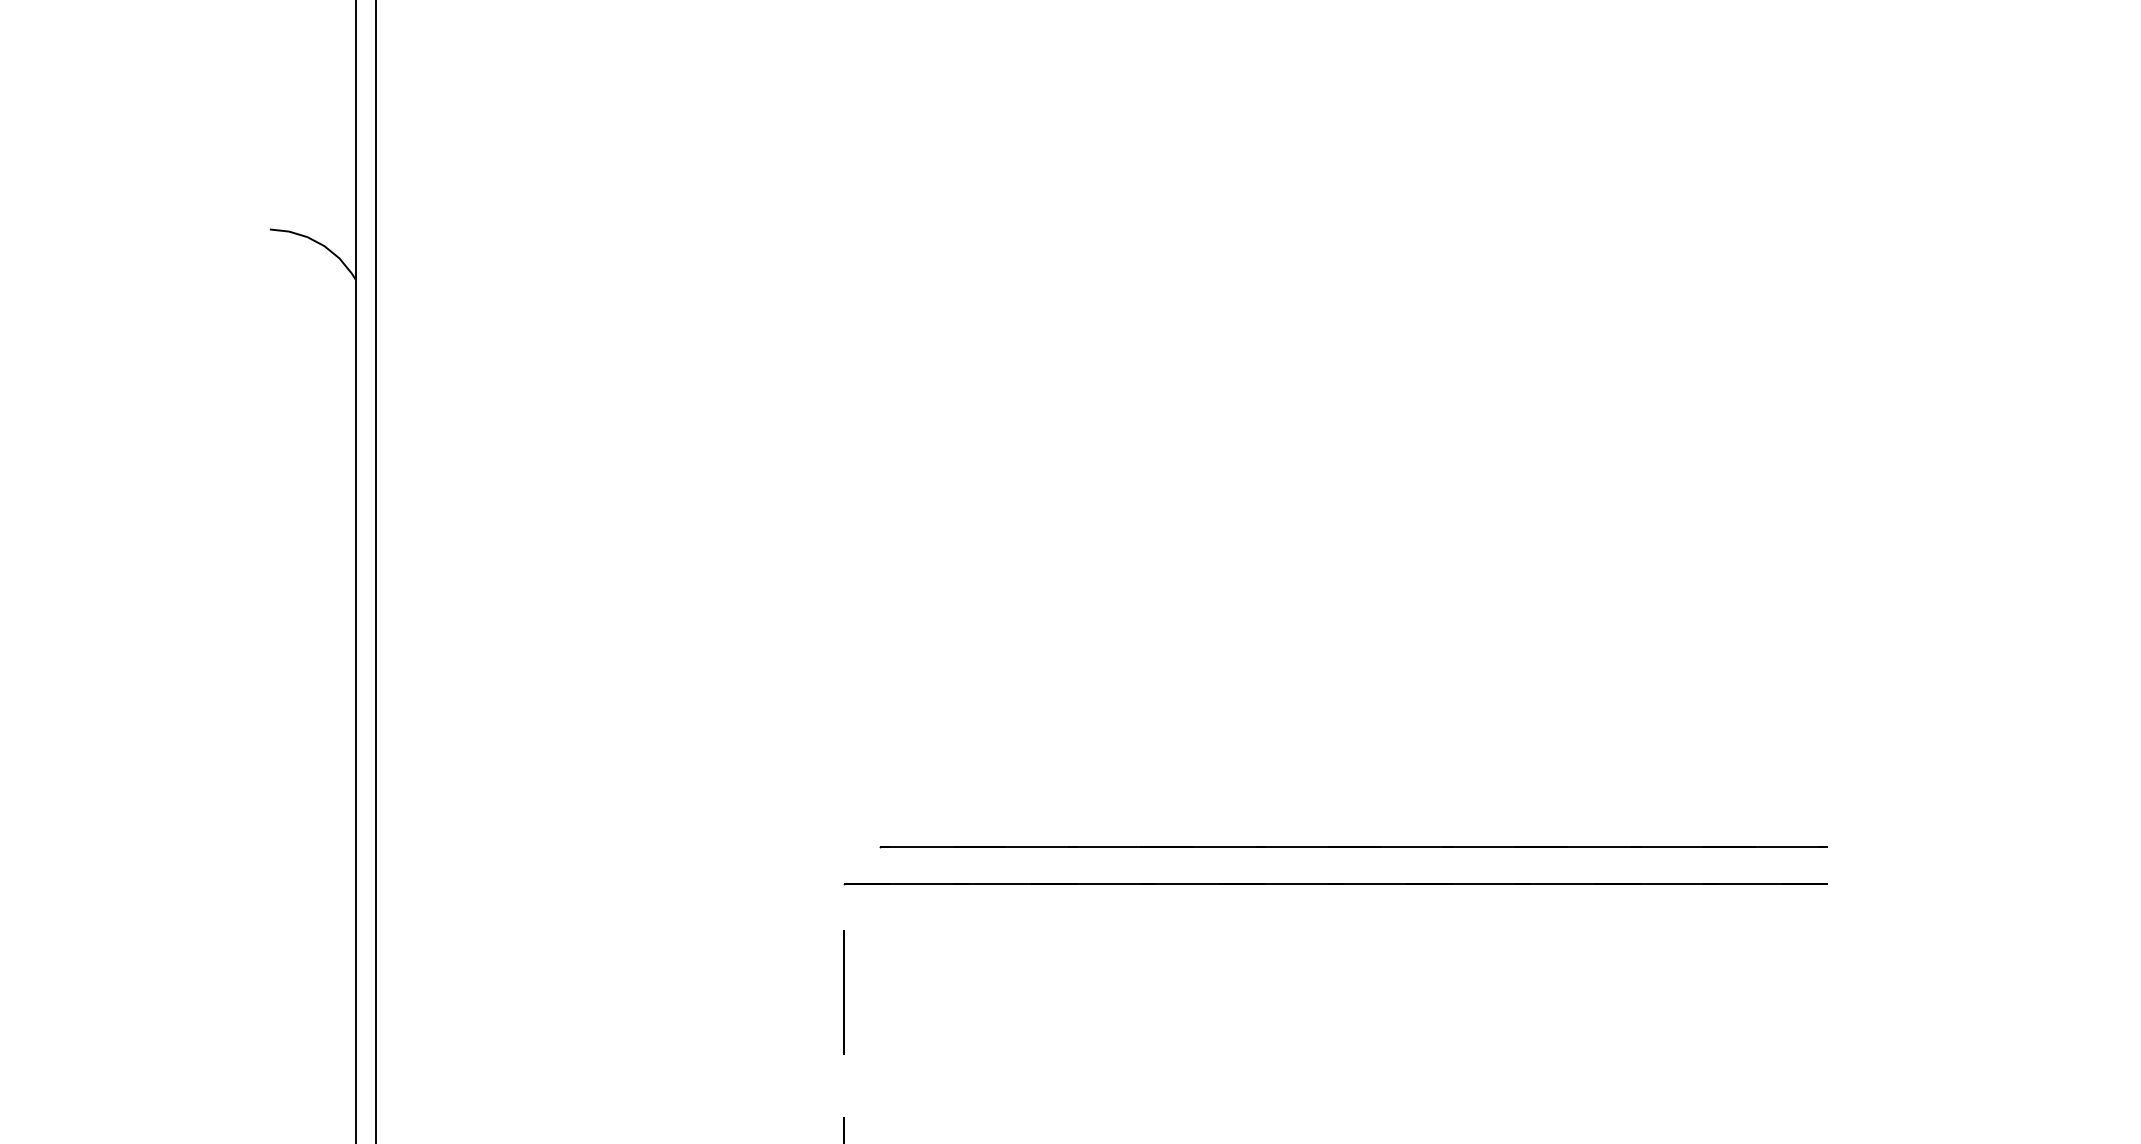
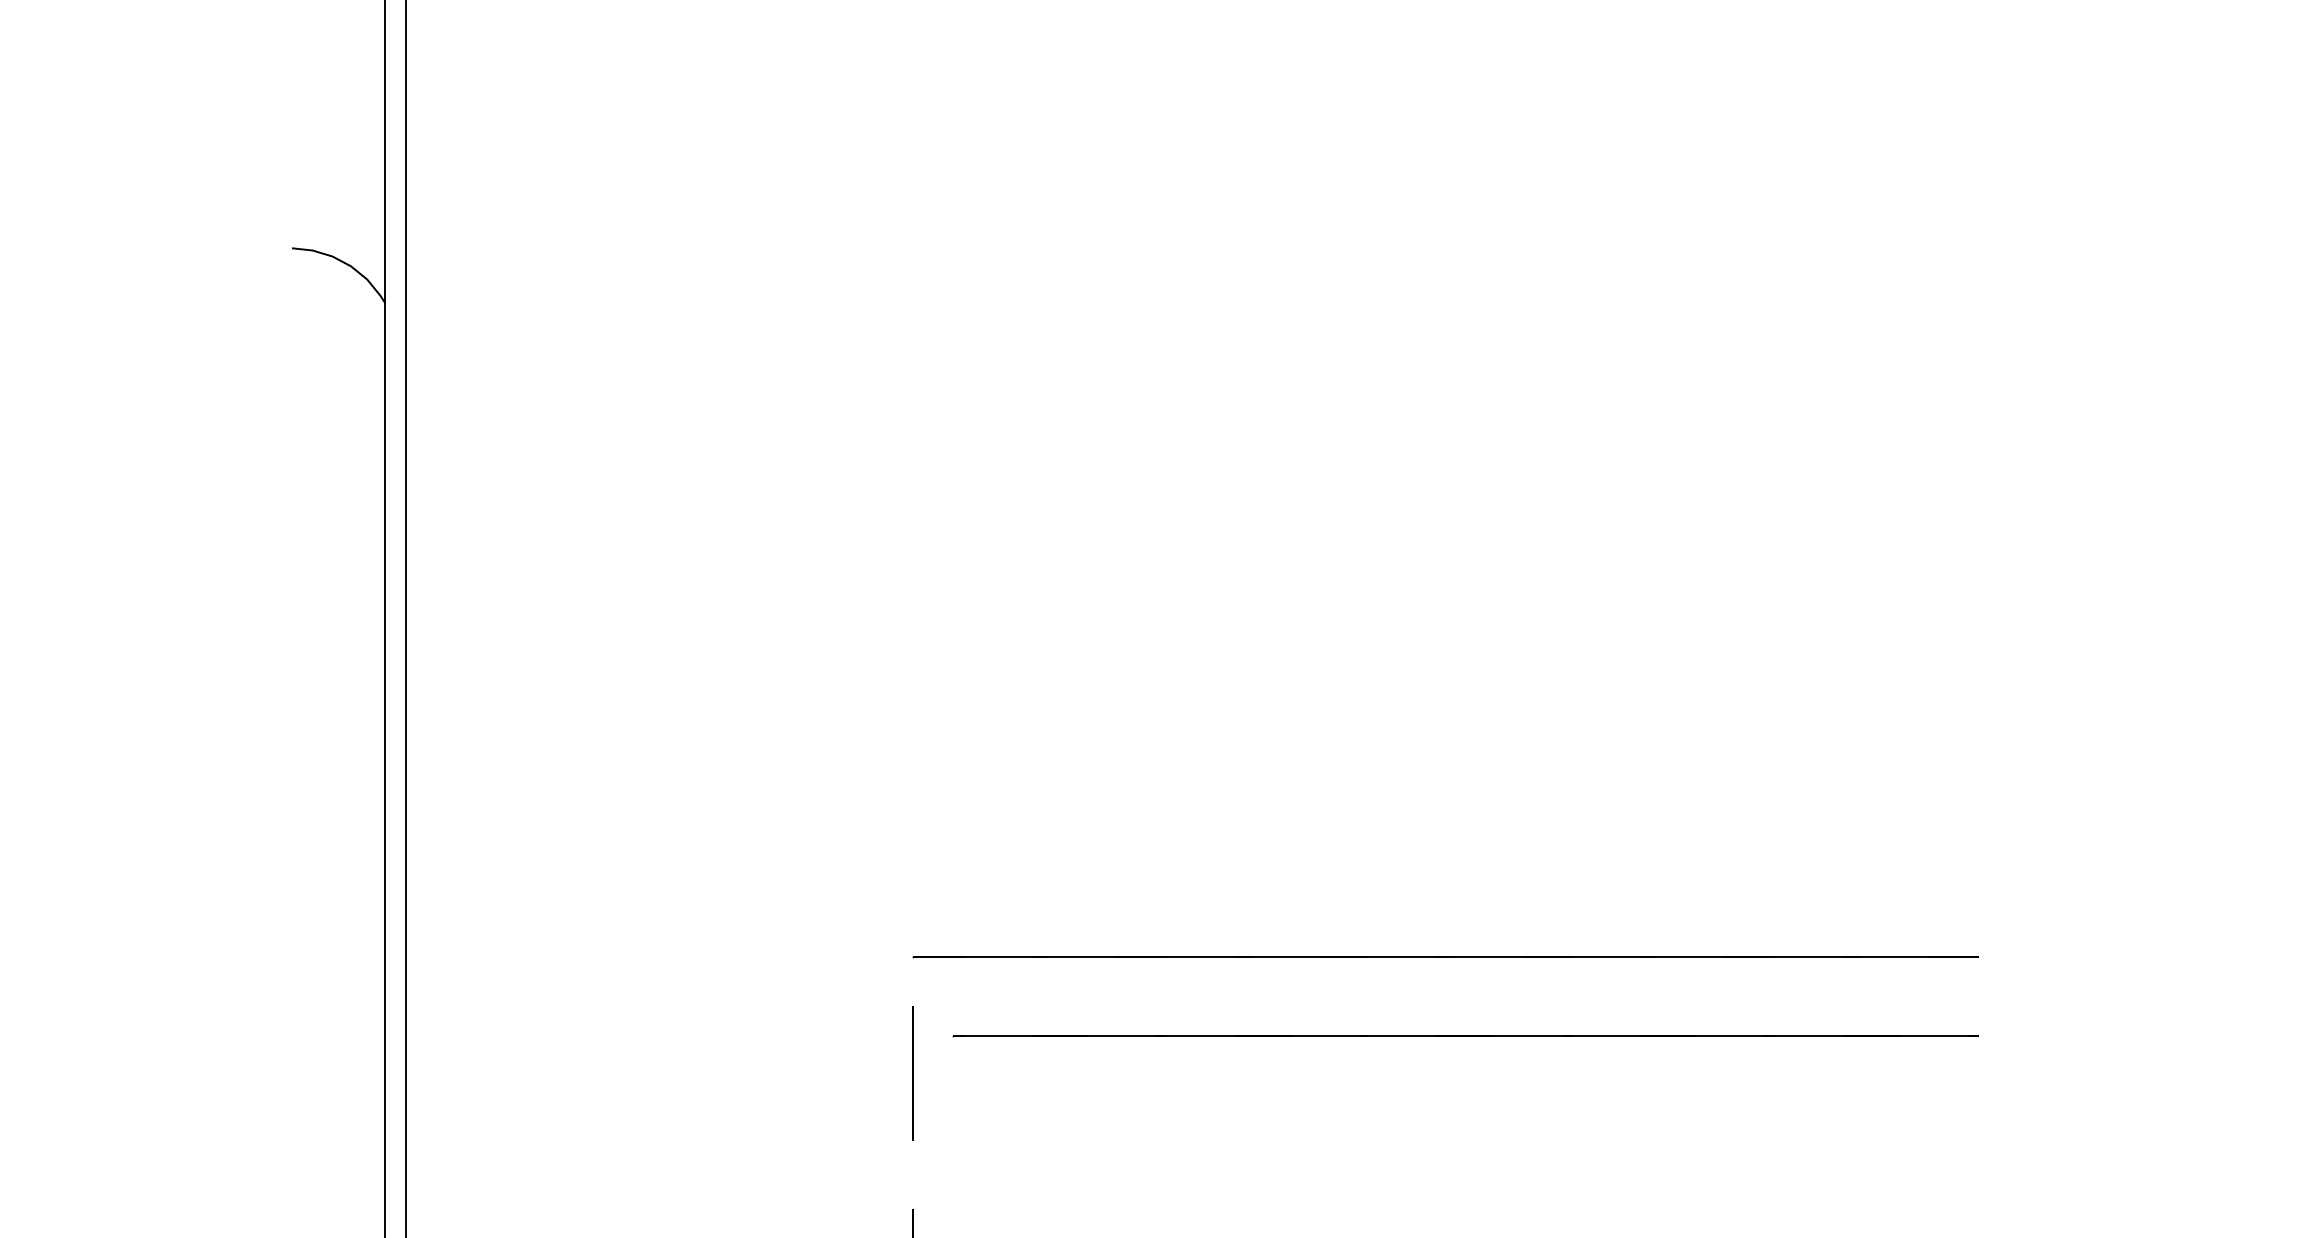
line: (1353, 847) -> (1464, 1036), moved

